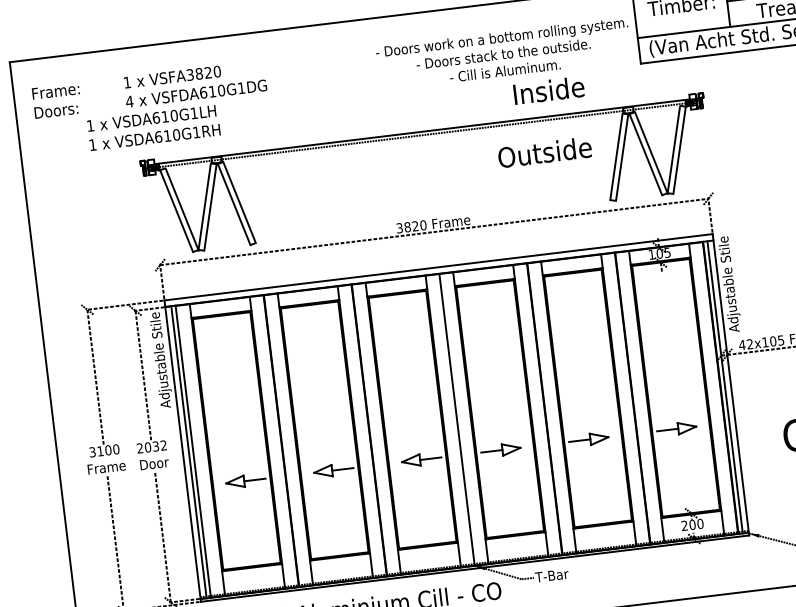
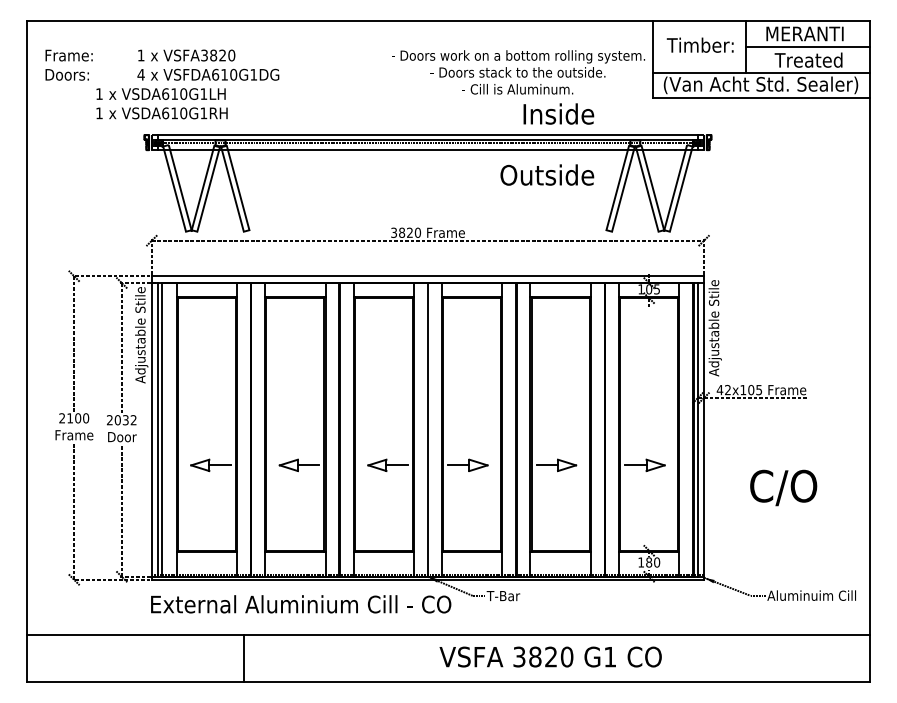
line: (421, 127) -> (427, 135), added
line: (423, 142) -> (427, 150), added
text: (92, 452) -> (62, 418), 3100 -> 2100
text: (688, 525) -> (645, 562), 200 -> 180

